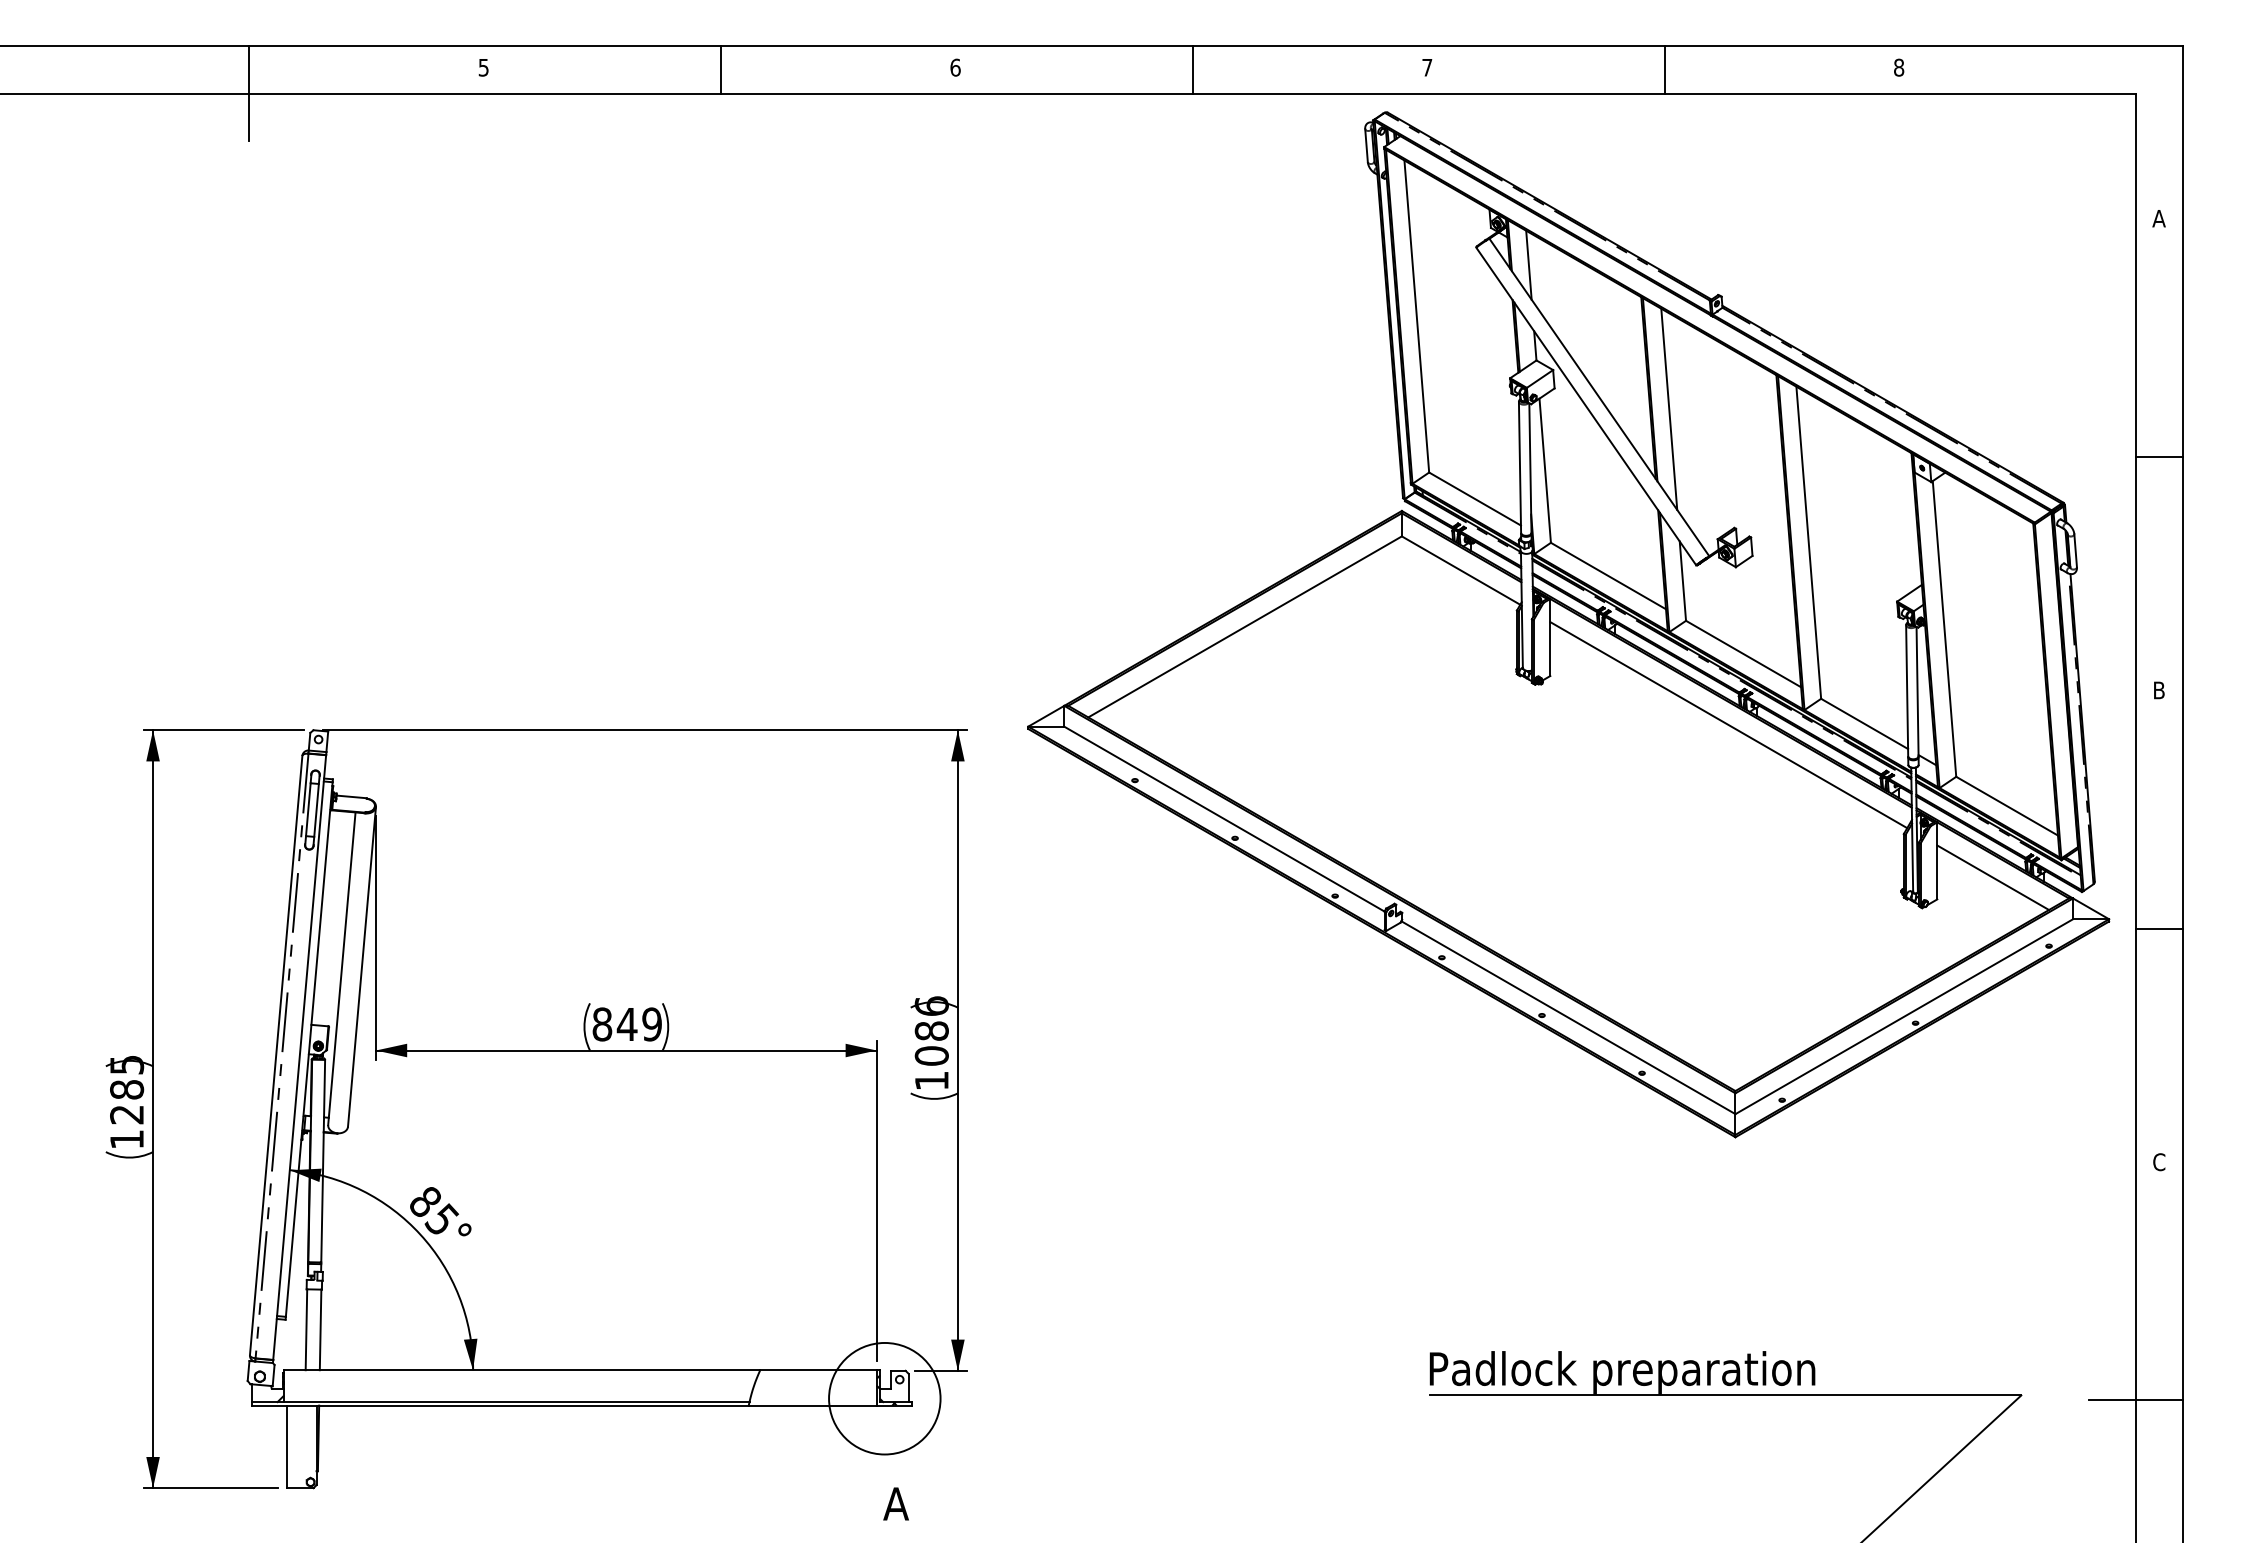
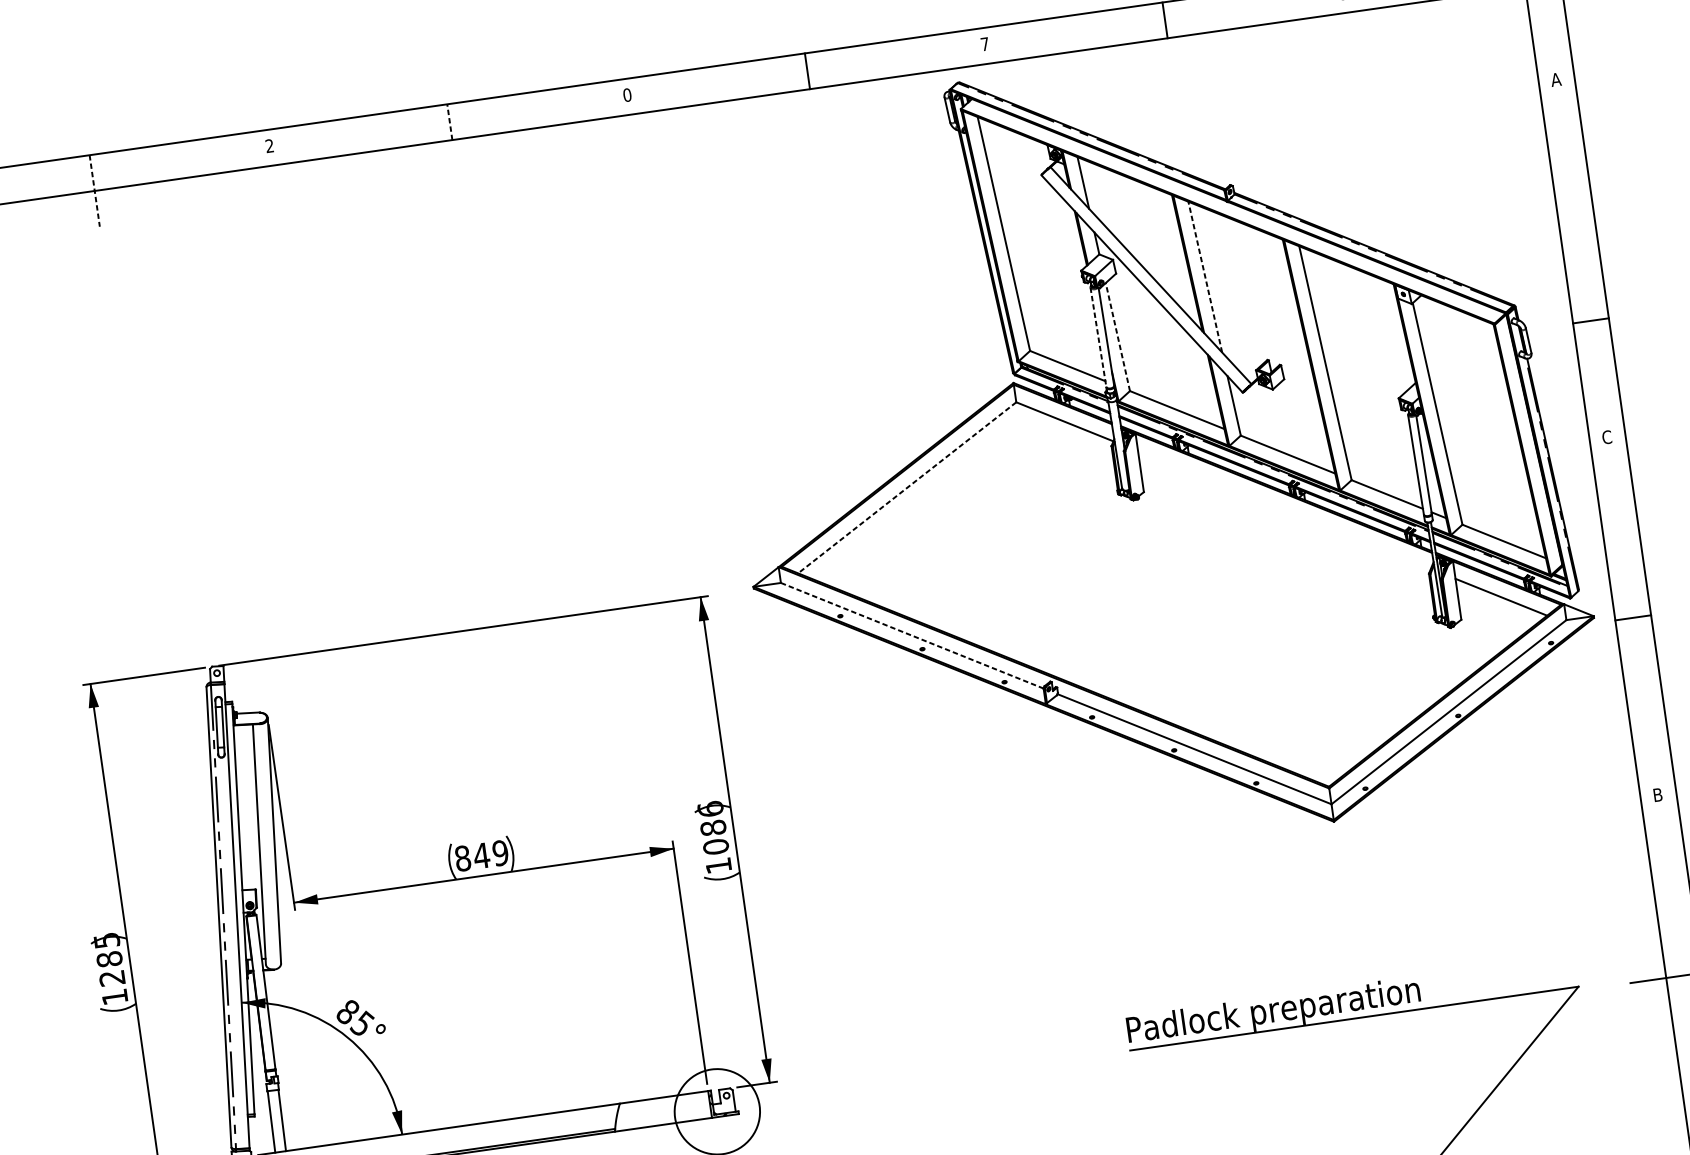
text: (483, 67) -> (269, 145), 5 -> 2
text: (955, 67) -> (627, 95), 6 -> 0
line: (720, 70) -> (449, 122), solid -> dashed
line: (249, 94) -> (95, 191), solid -> dashed
line: (1669, 409) -> (1205, 277), solid -> dashed
line: (2159, 456) -> (1590, 320), moved
line: (1520, 467) -> (1098, 337), solid -> dashed
line: (1545, 470) -> (1118, 336), solid -> dashed
line: (1244, 627) -> (906, 488), solid -> dashed
text: (2159, 690) -> (1607, 437), B -> C
line: (1728, 725) -> (1284, 510), removed
line: (1224, 819) -> (912, 636), solid -> dashed
text: (2159, 1162) -> (1658, 795), C -> B

